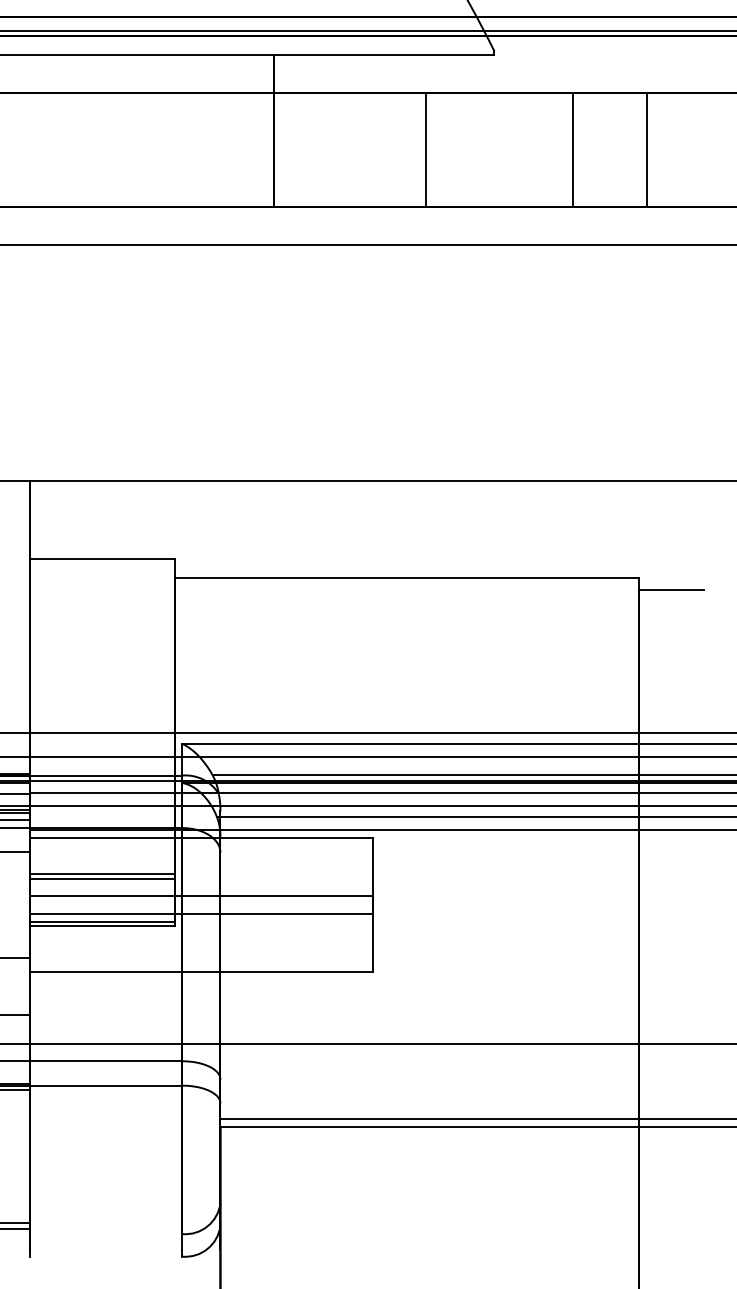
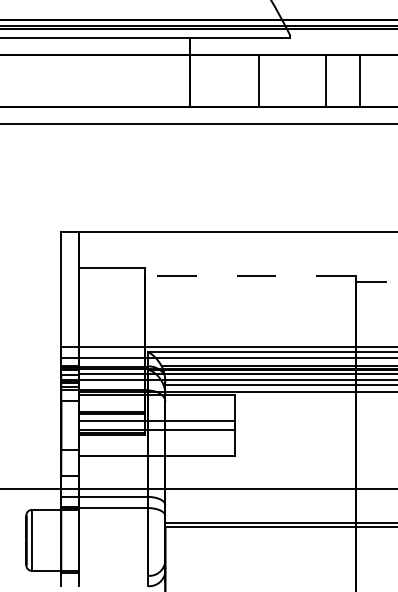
line: (407, 578) -> (250, 276), solid -> dashed

